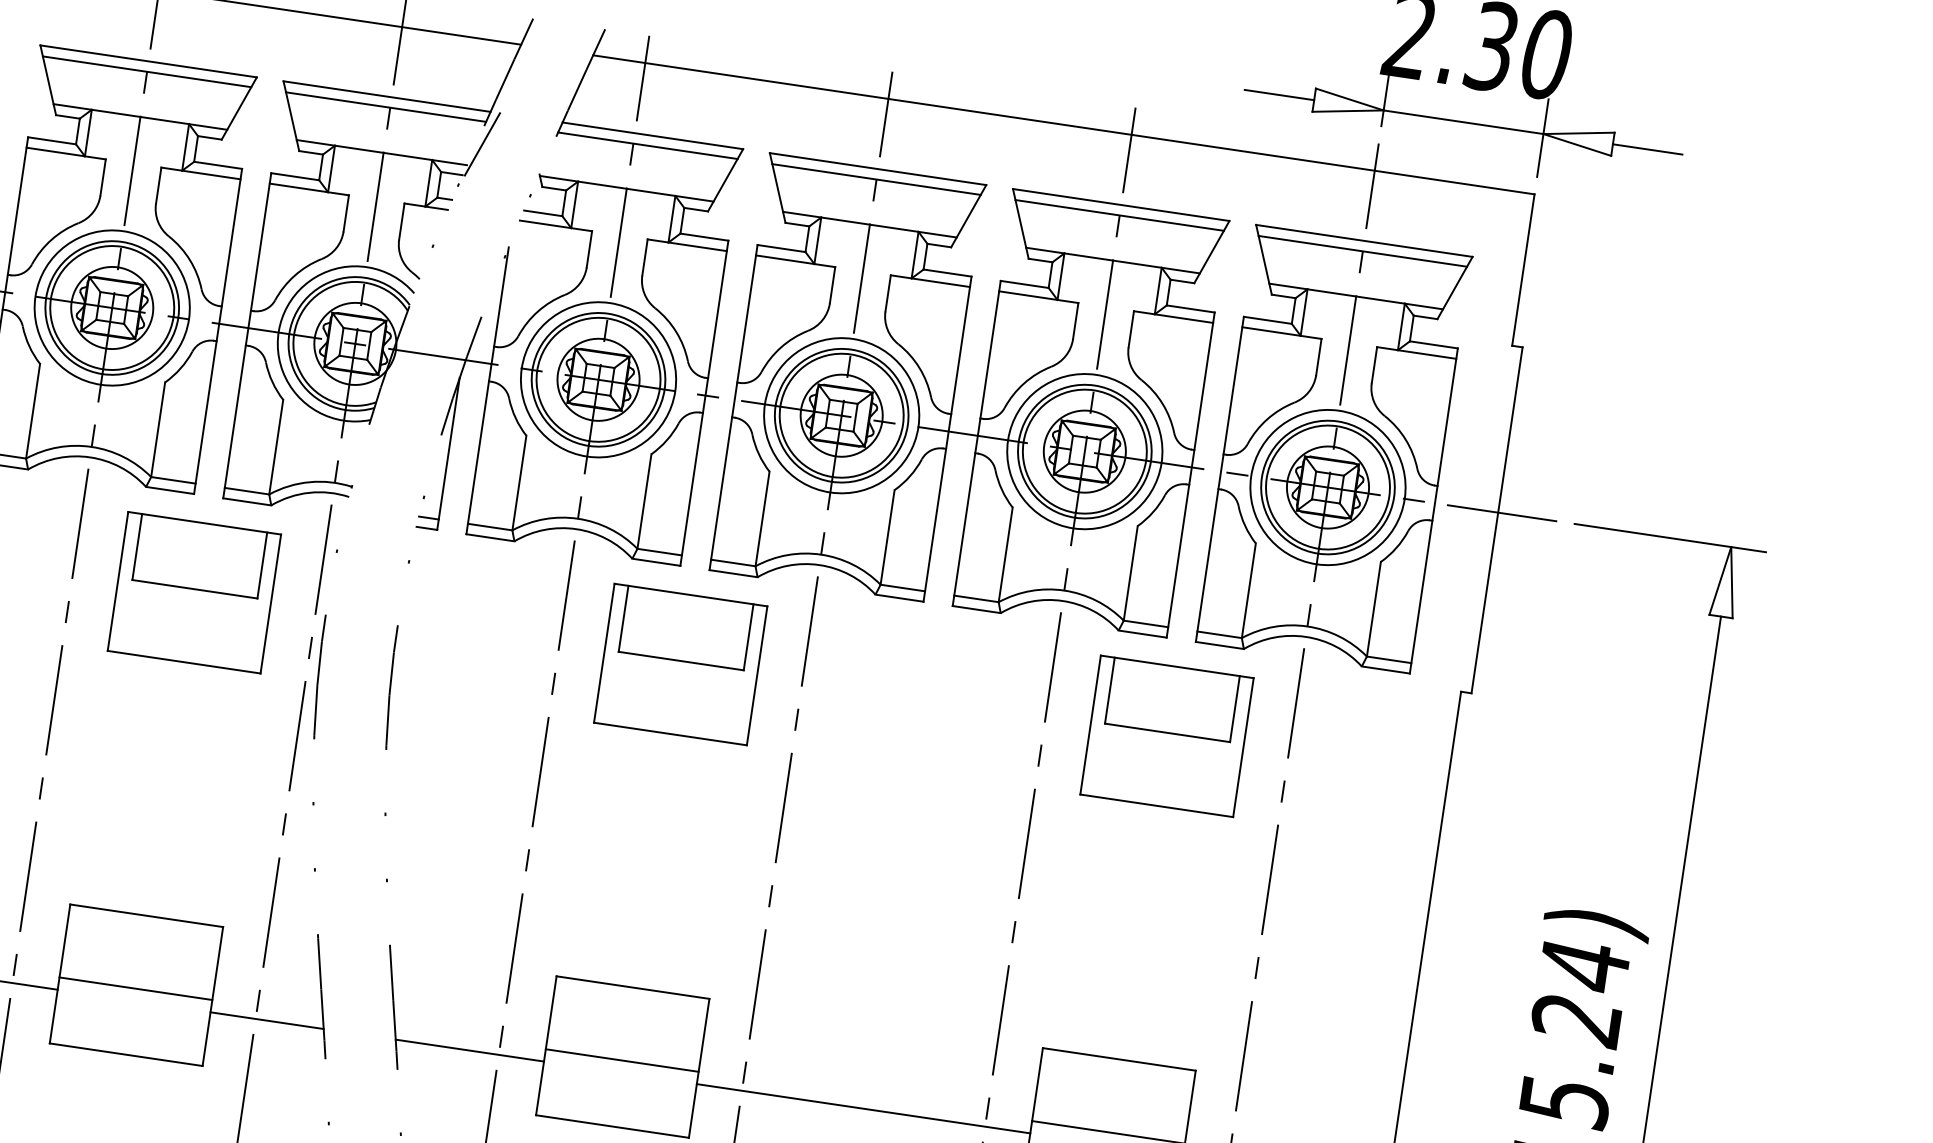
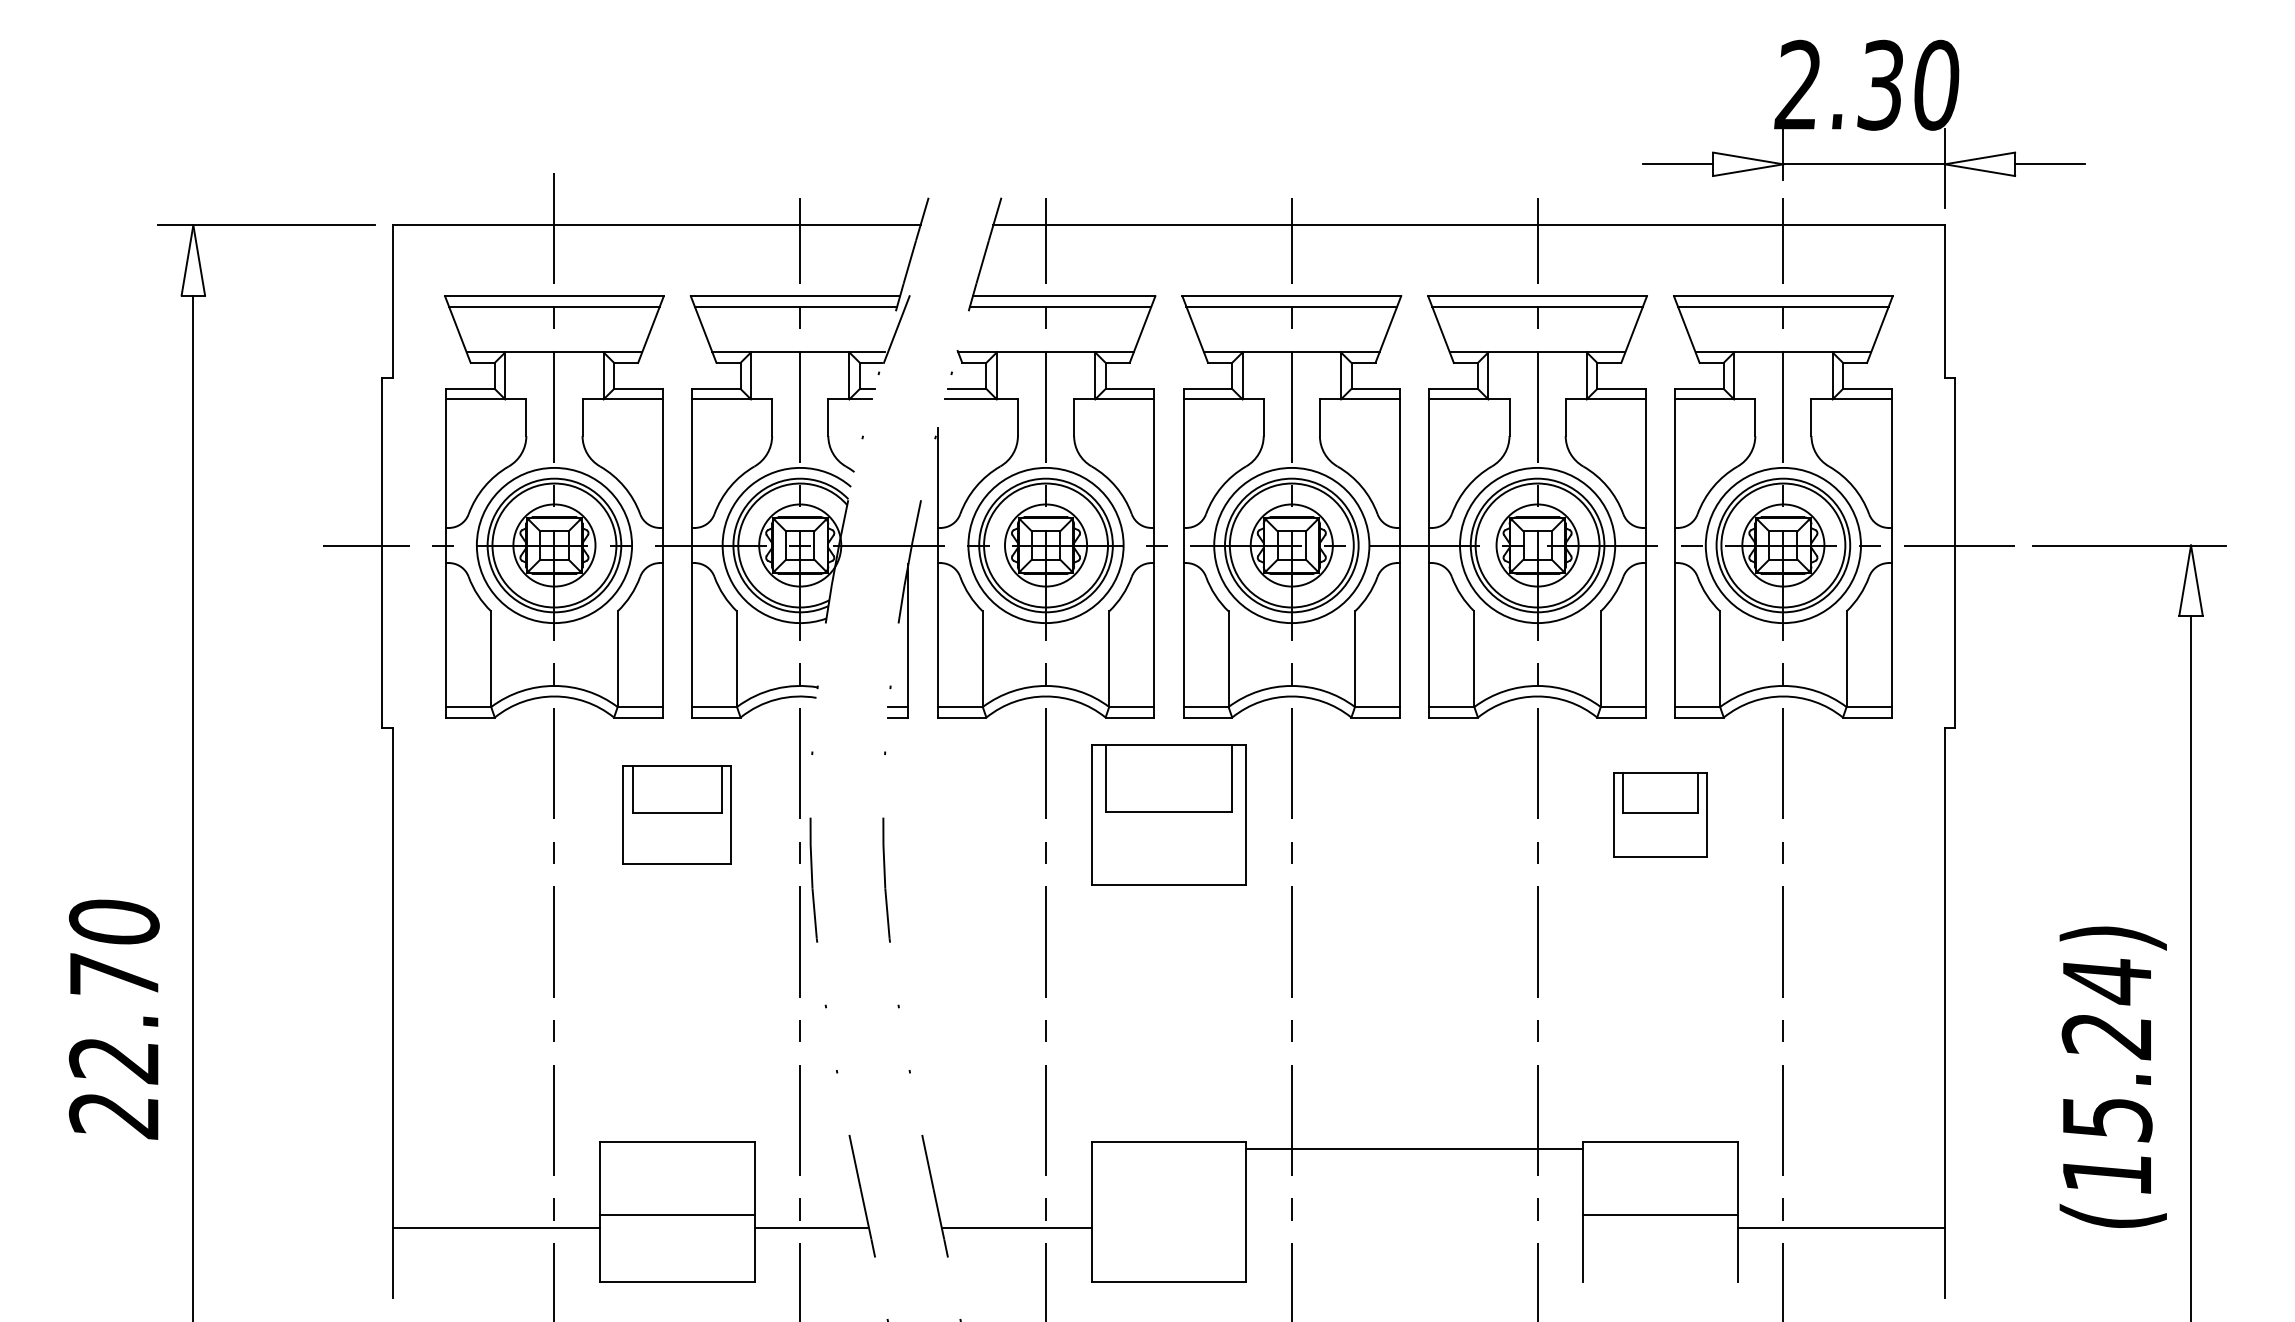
part: (194, 592) -> (677, 814), size x0.7
part: (1167, 735) -> (1660, 814), size x0.6
line: (621, 1060) -> (1168, 1215), removed
line: (863, 1108) -> (1414, 1148), moved

